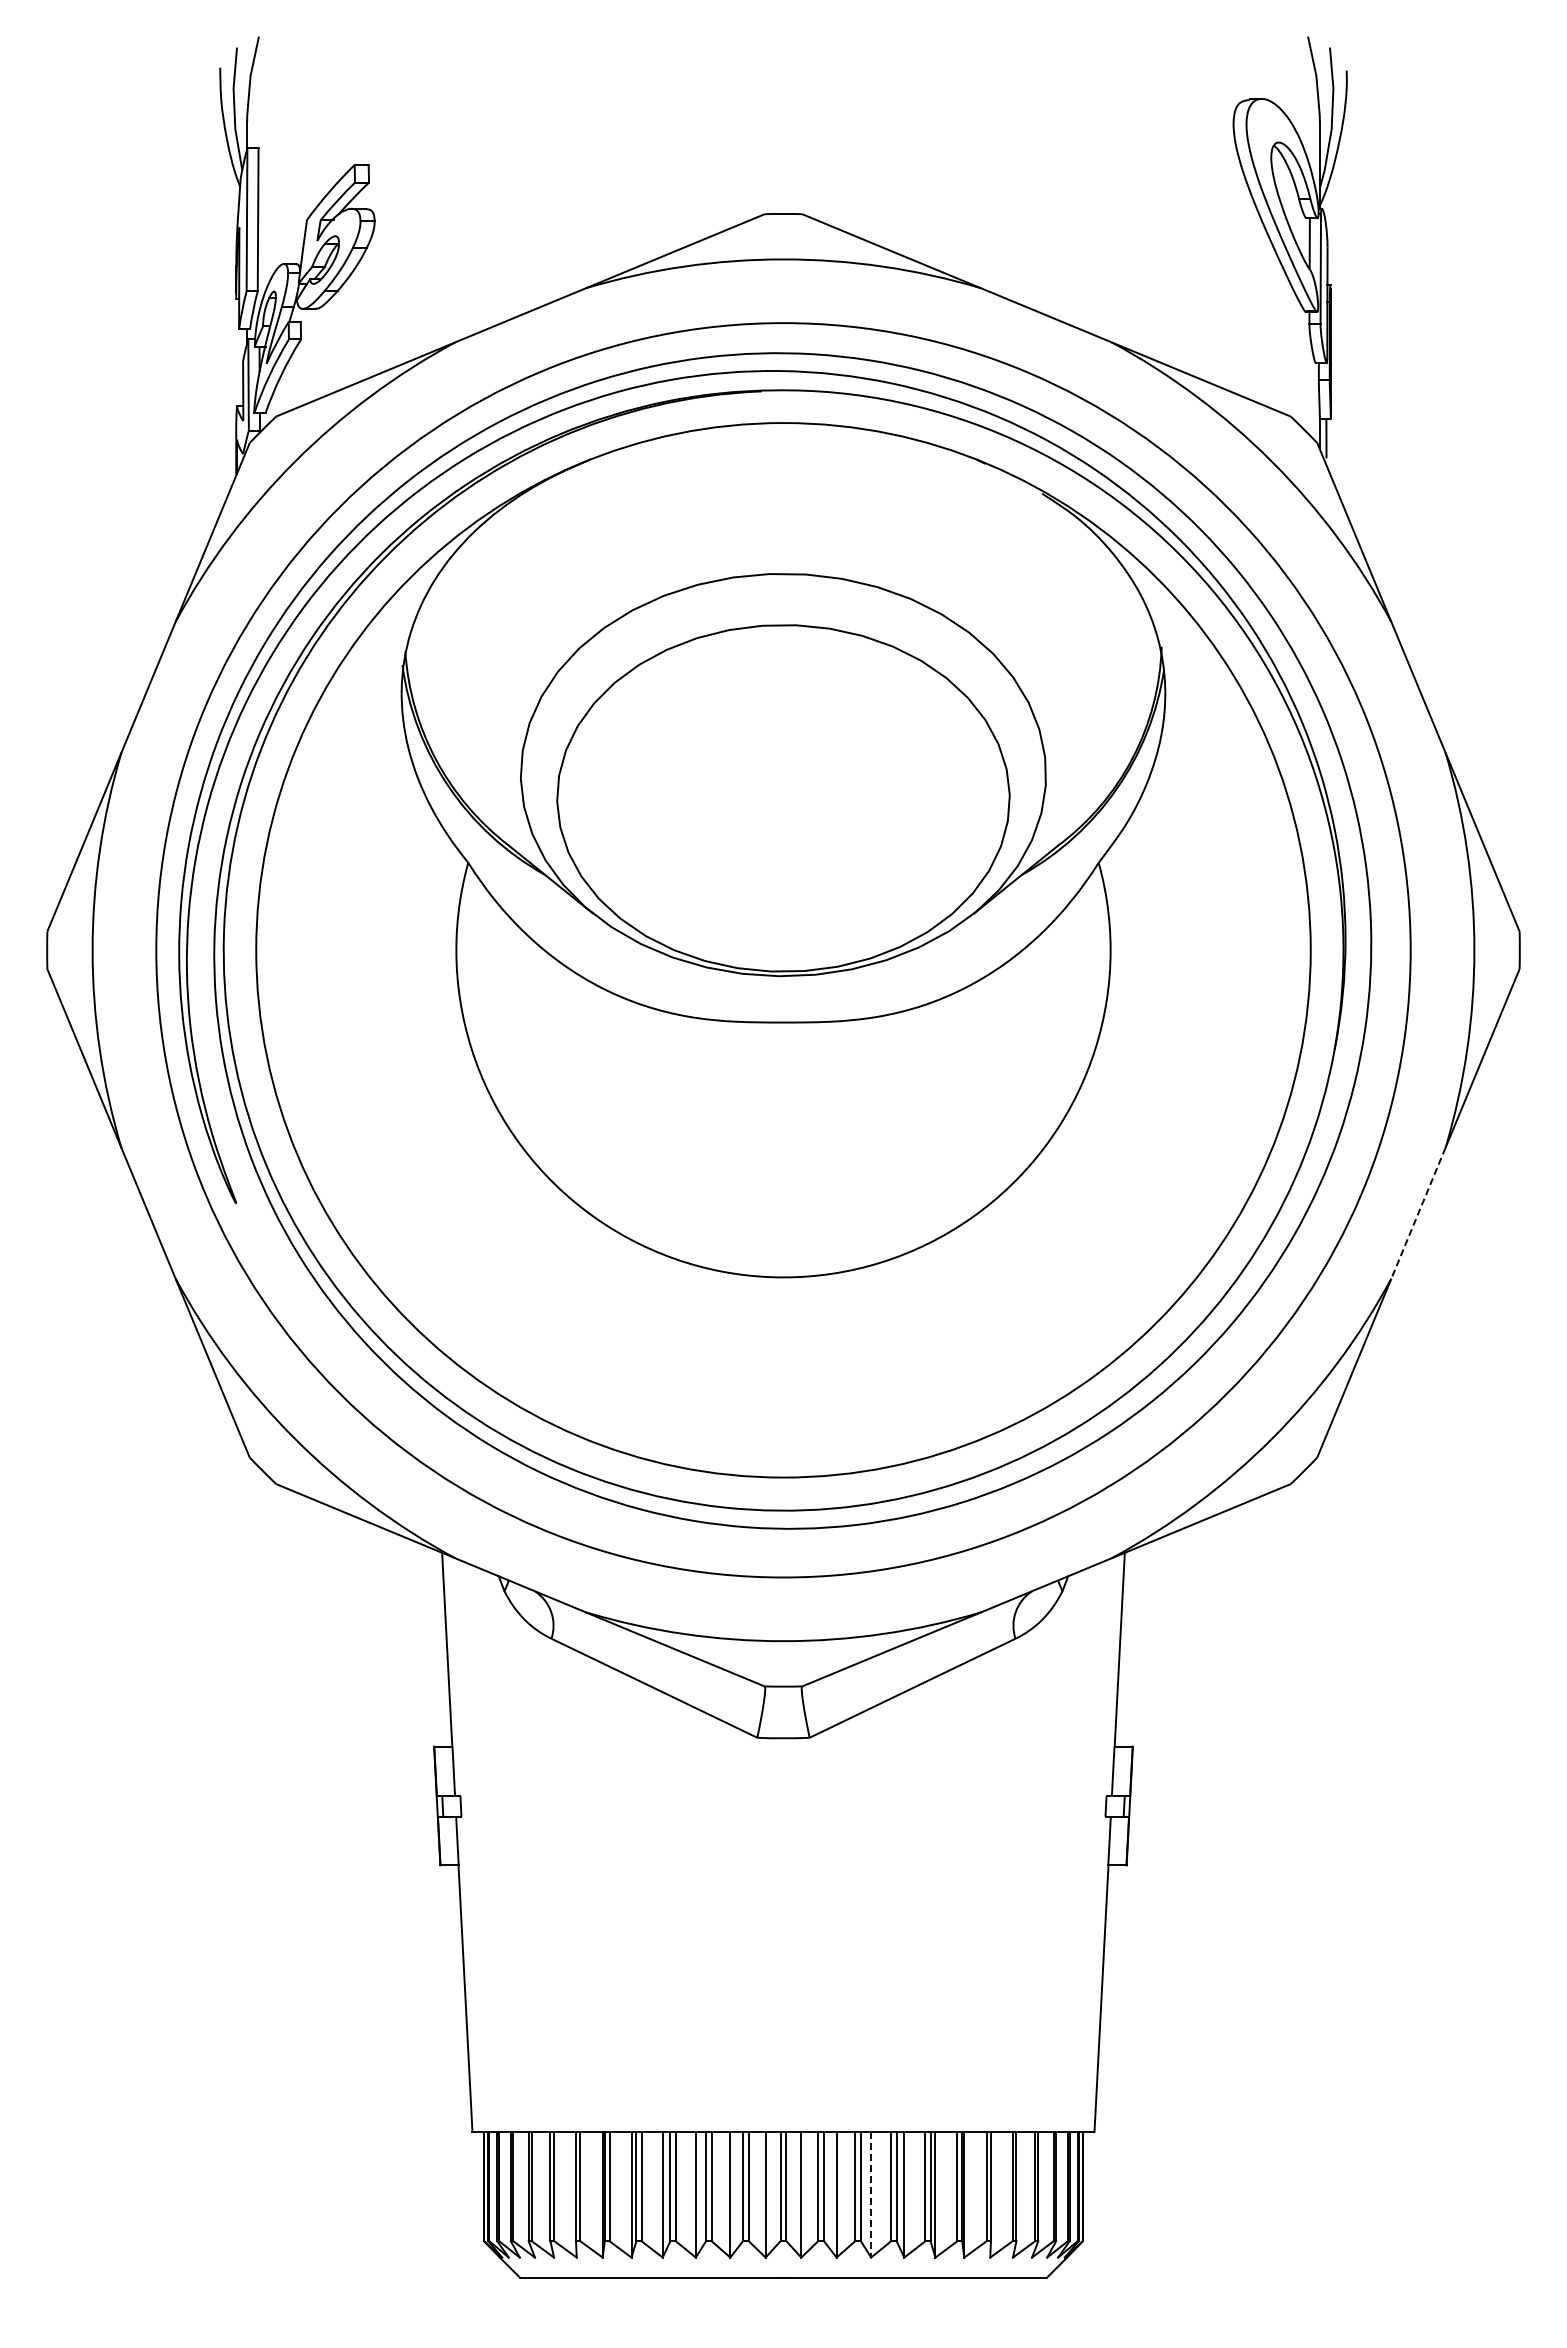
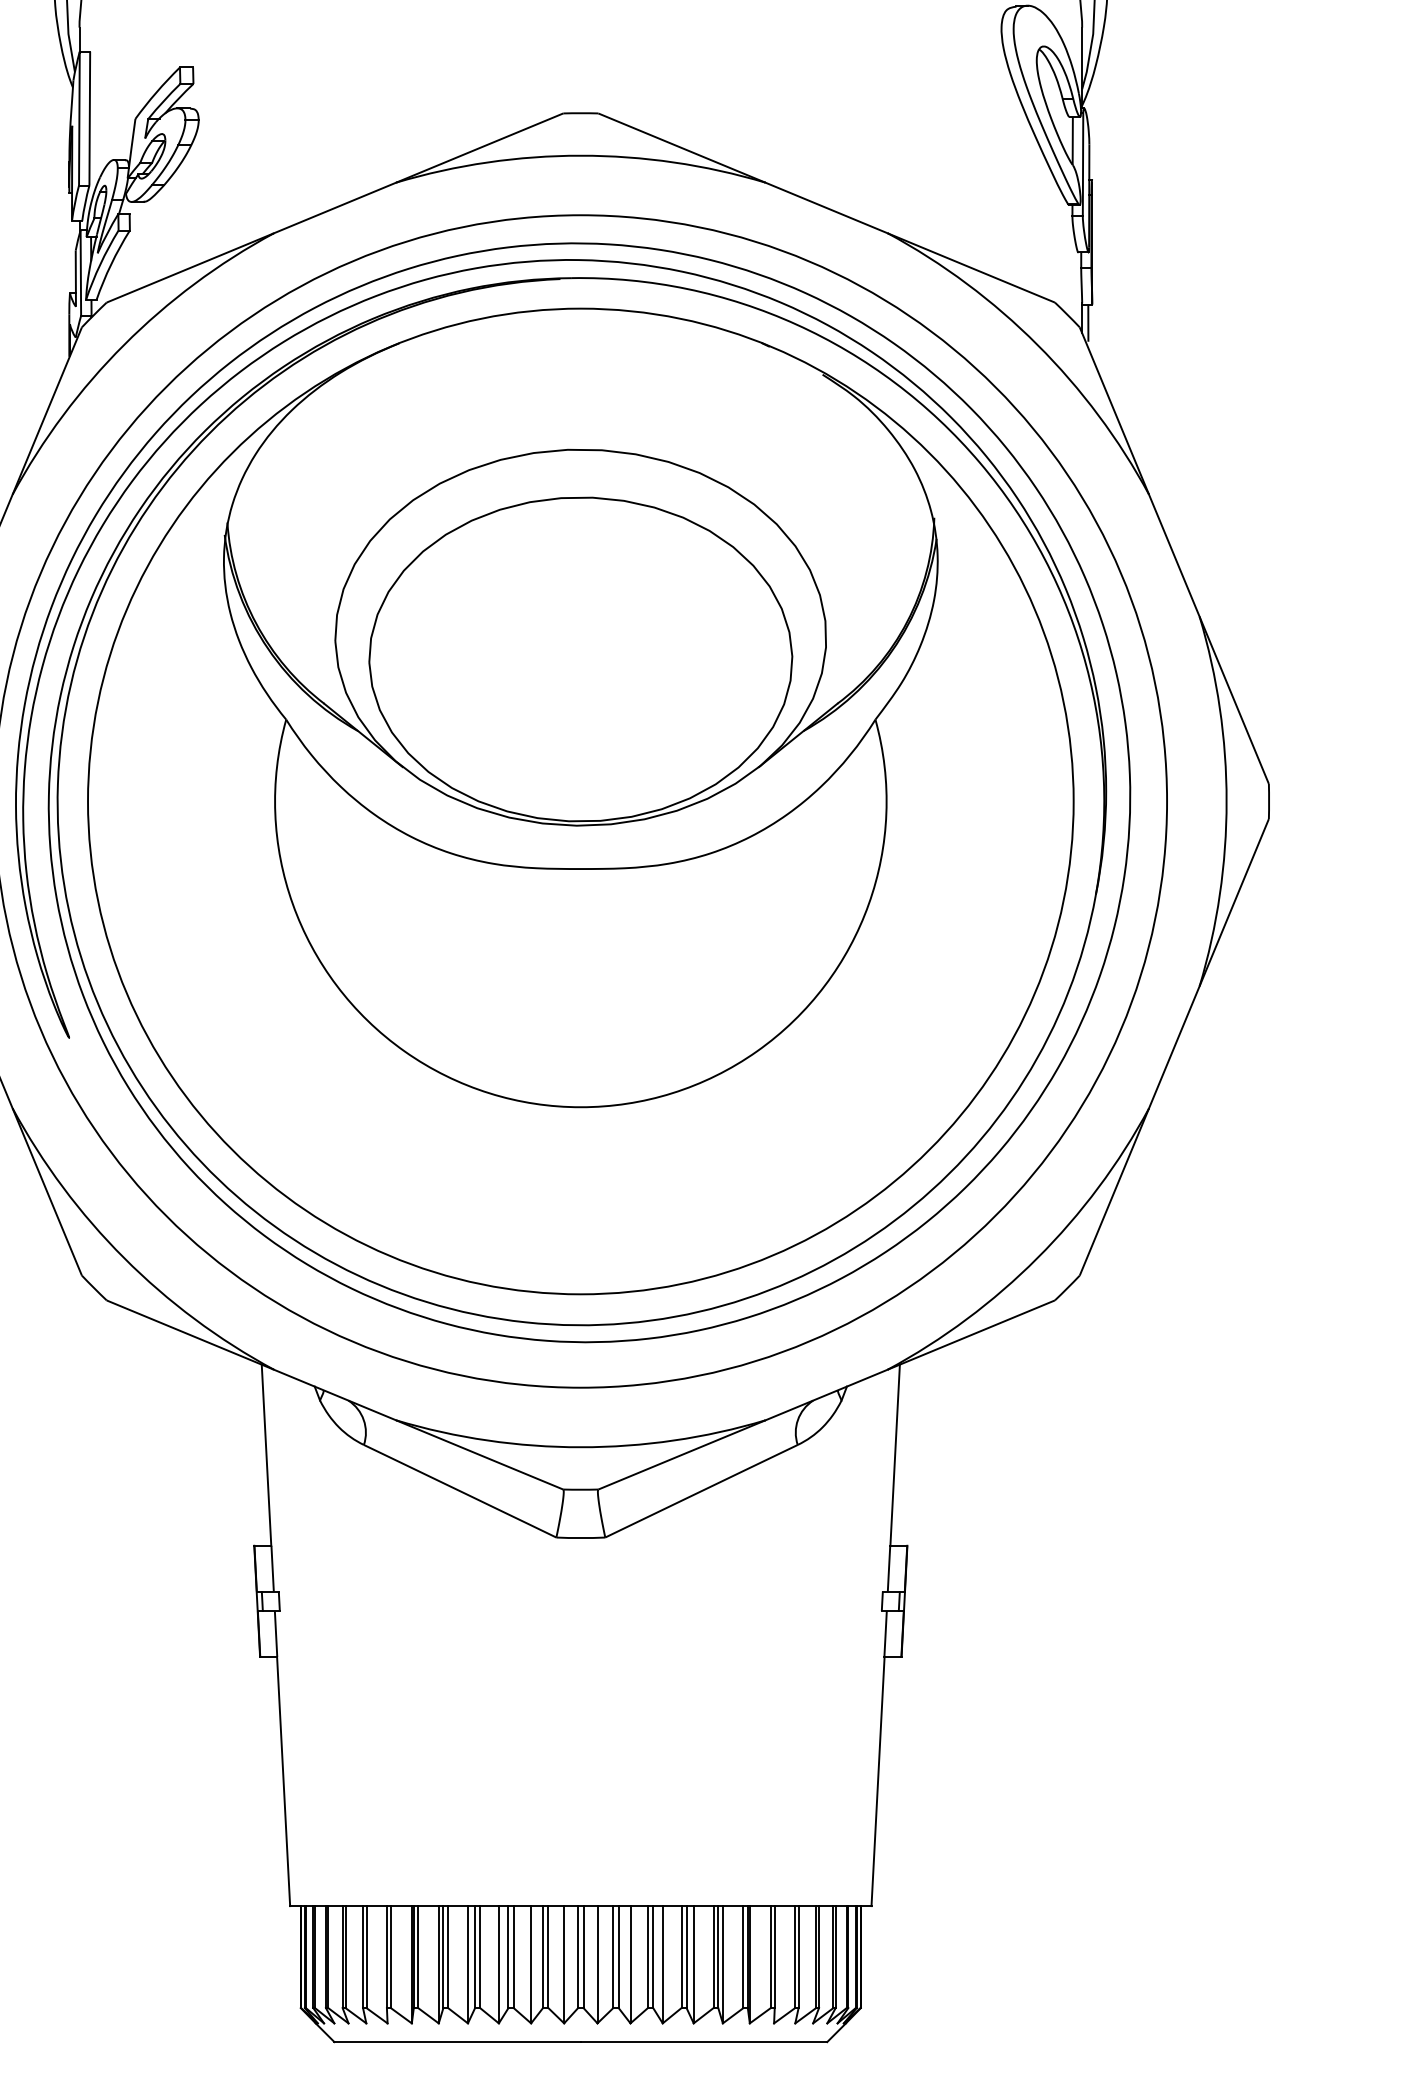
line: (1418, 1213) -> (1174, 1047), dashed -> solid
line: (871, 2194) -> (663, 1964), dashed -> solid

